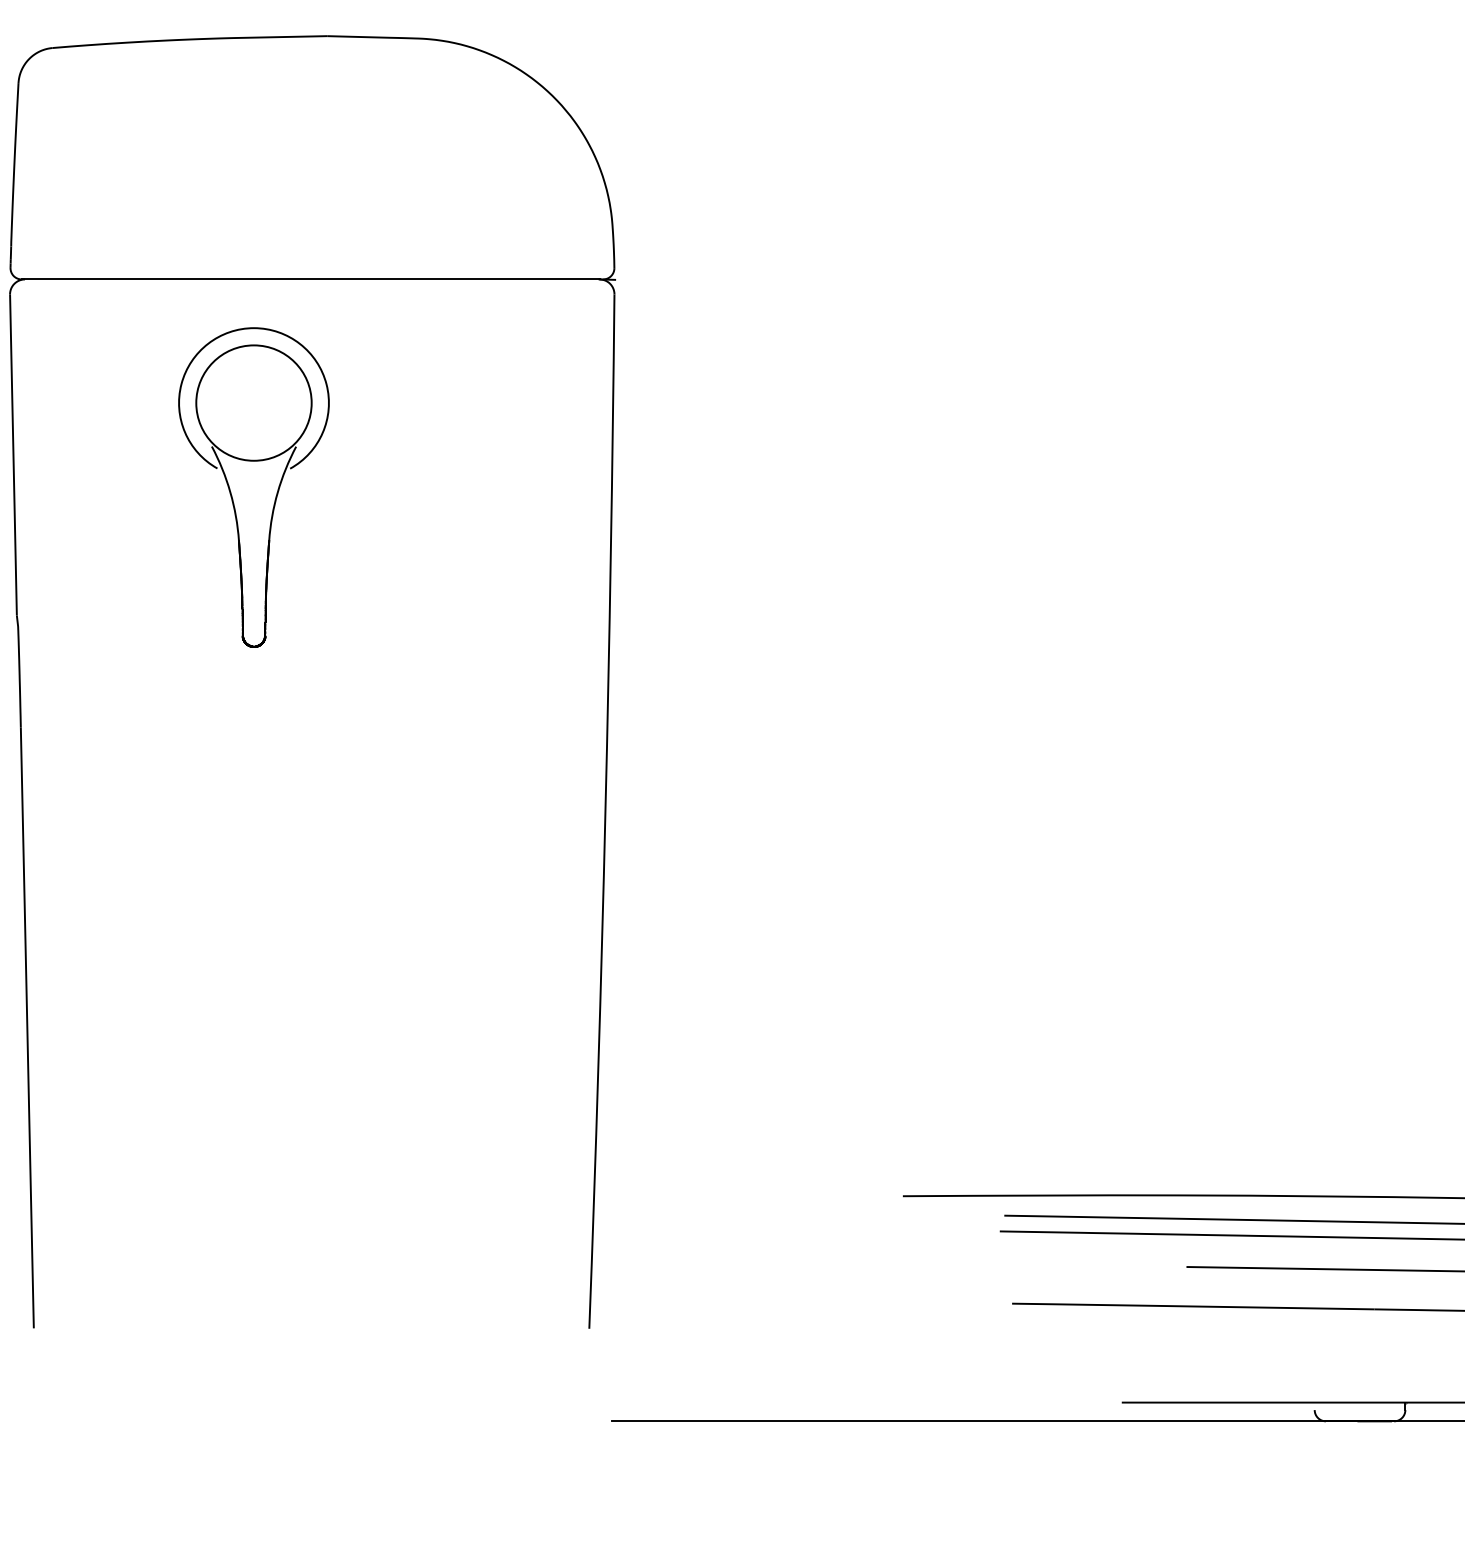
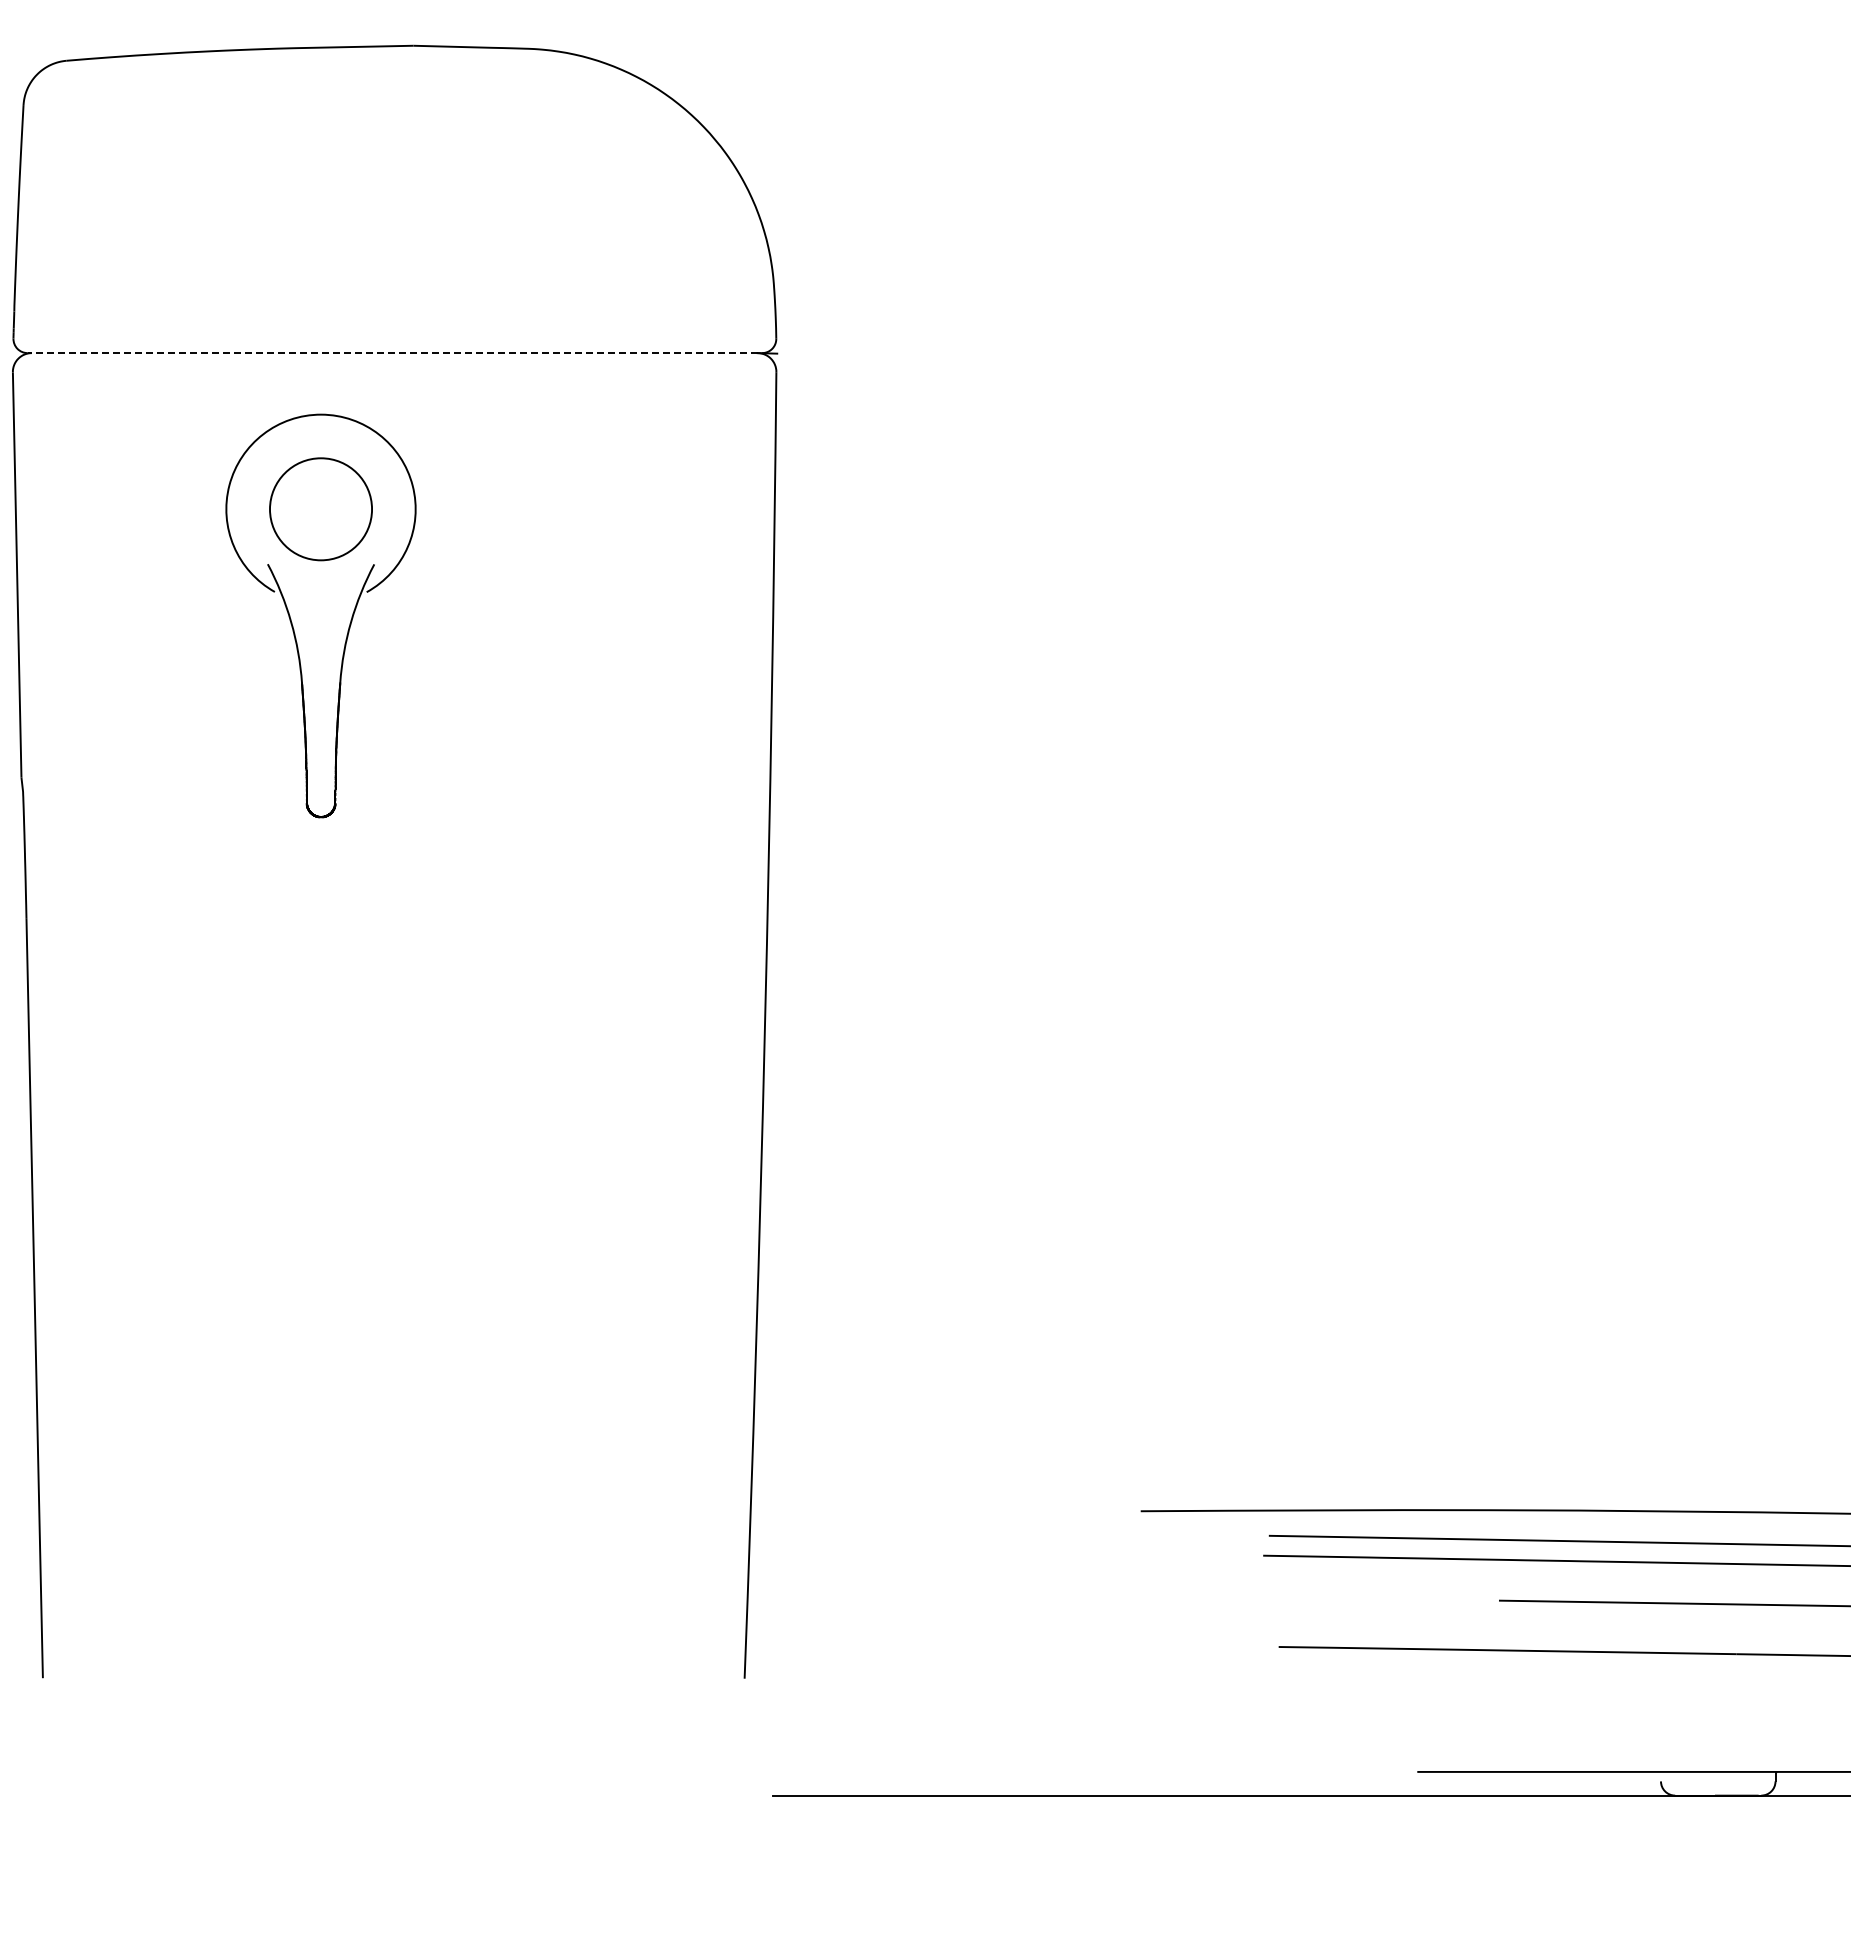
line: (310, 279) -> (392, 353), solid -> dashed
circle: (253, 403) -> (320, 509), size x0.7

